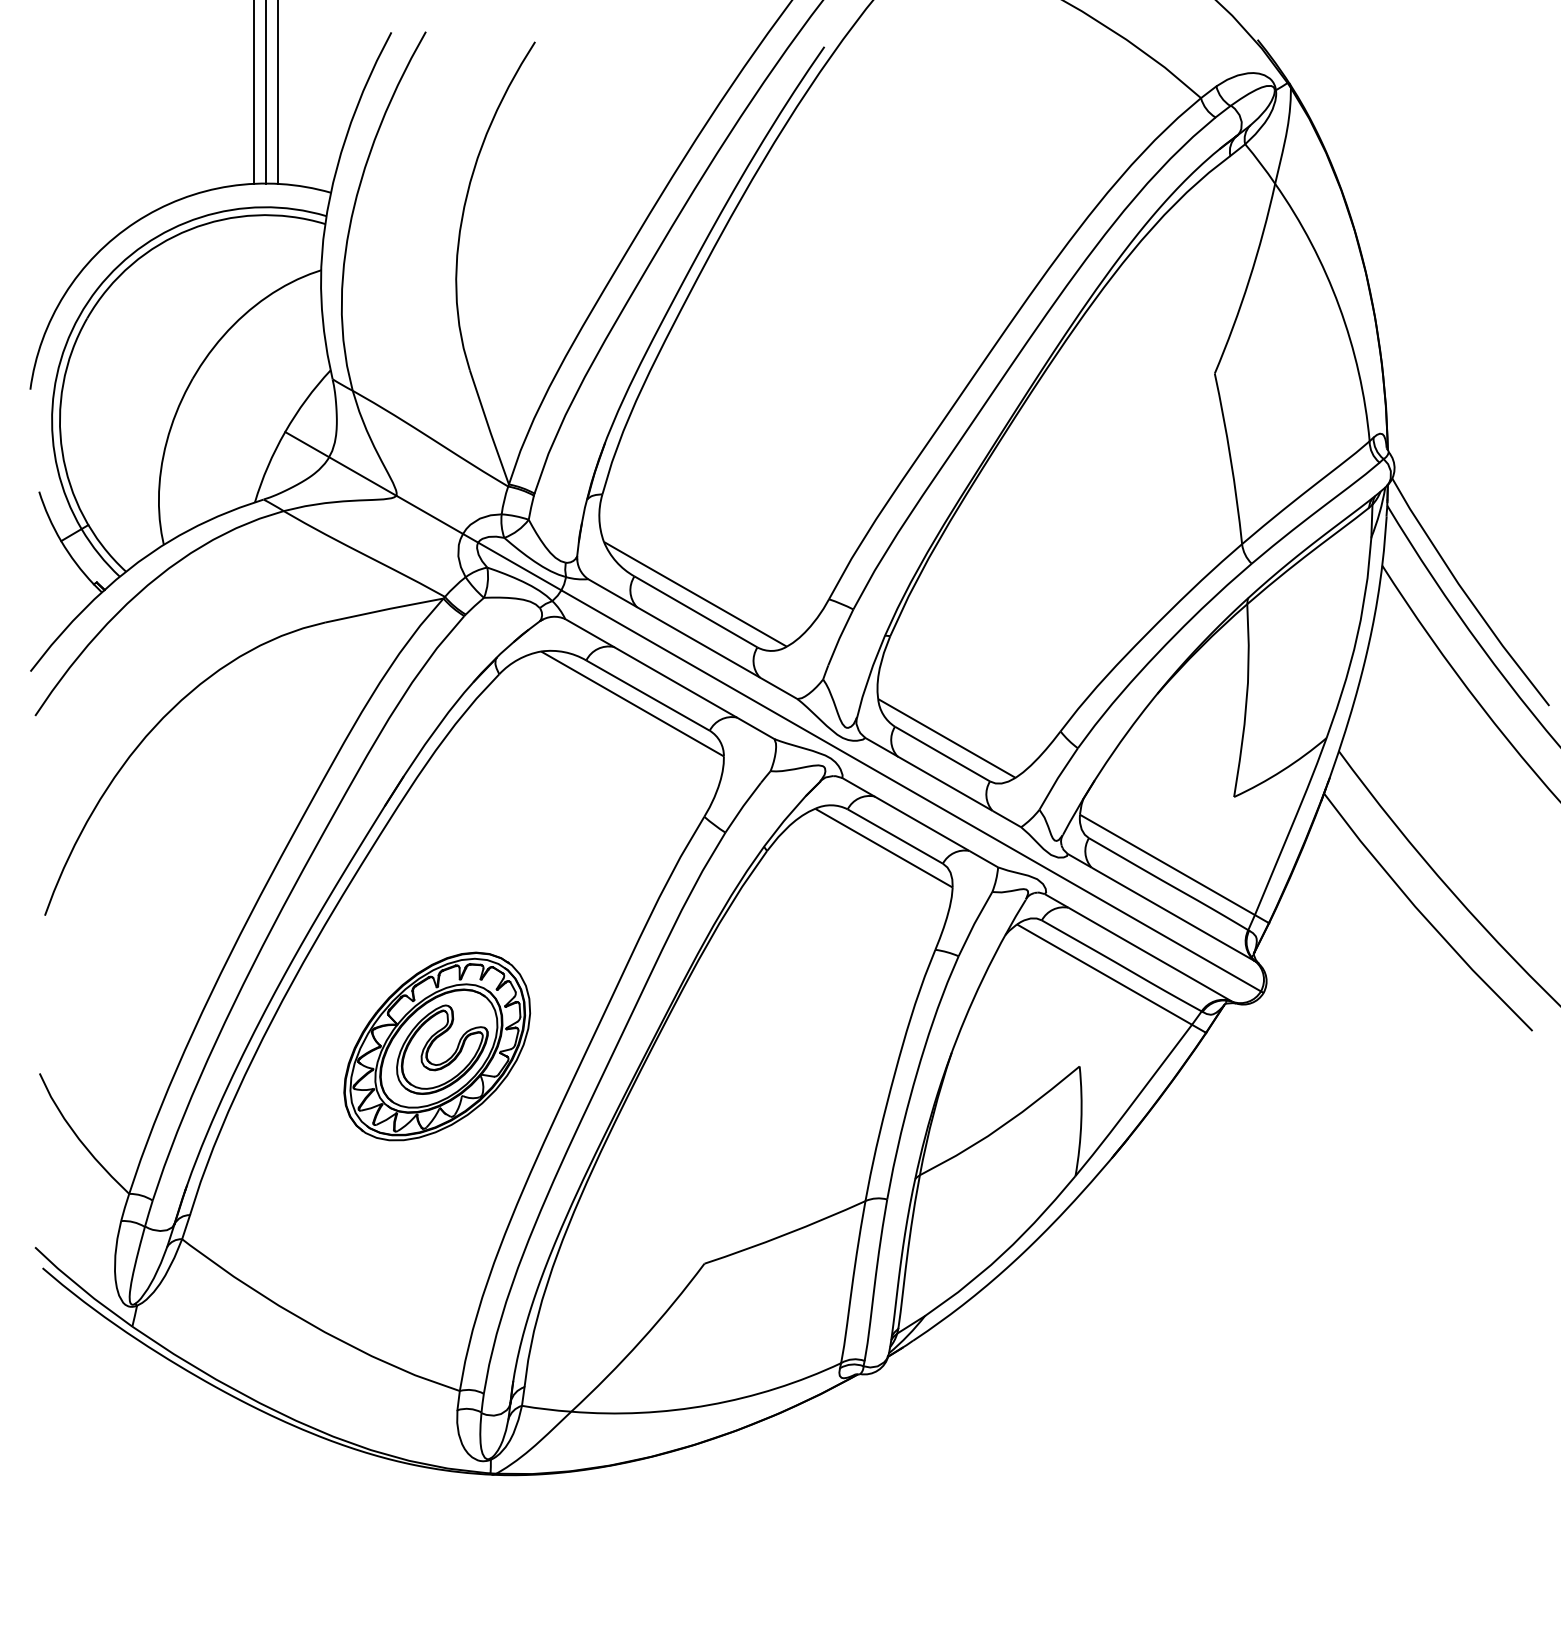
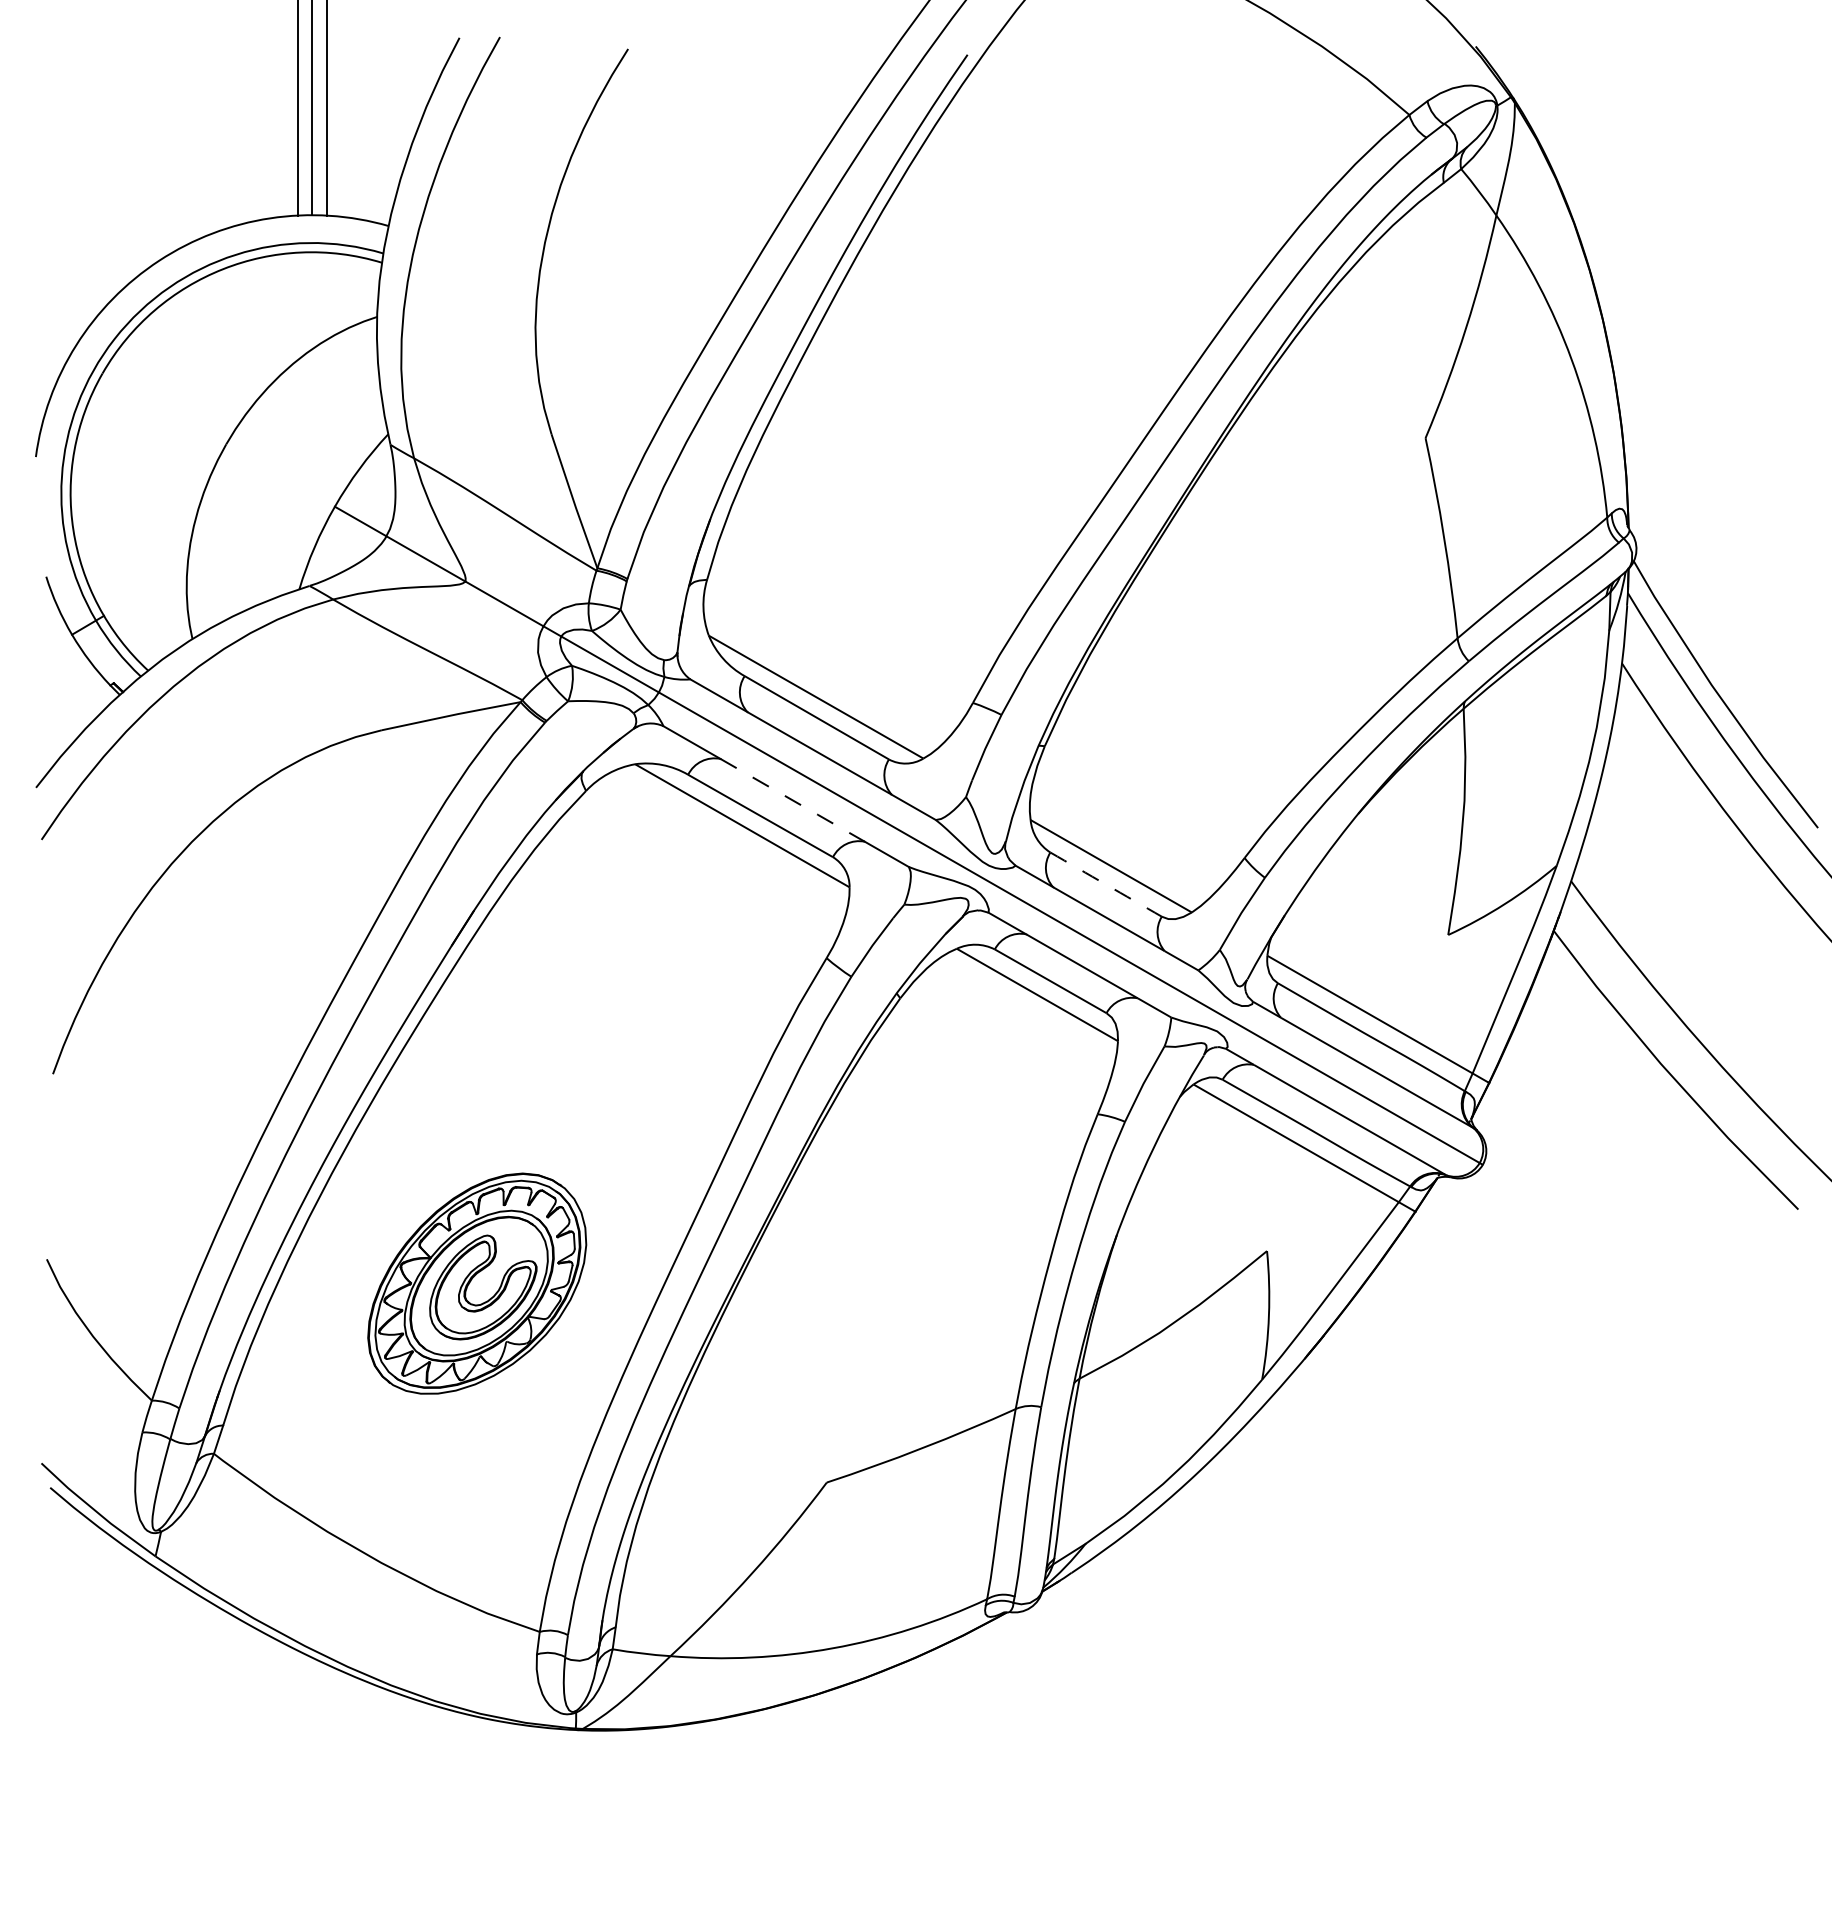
line: (675, 682) -> (792, 800), solid -> dashed
arc: (942, 754) -> (1106, 884), solid -> dashed
part: (437, 1046) -> (477, 1283), moved

